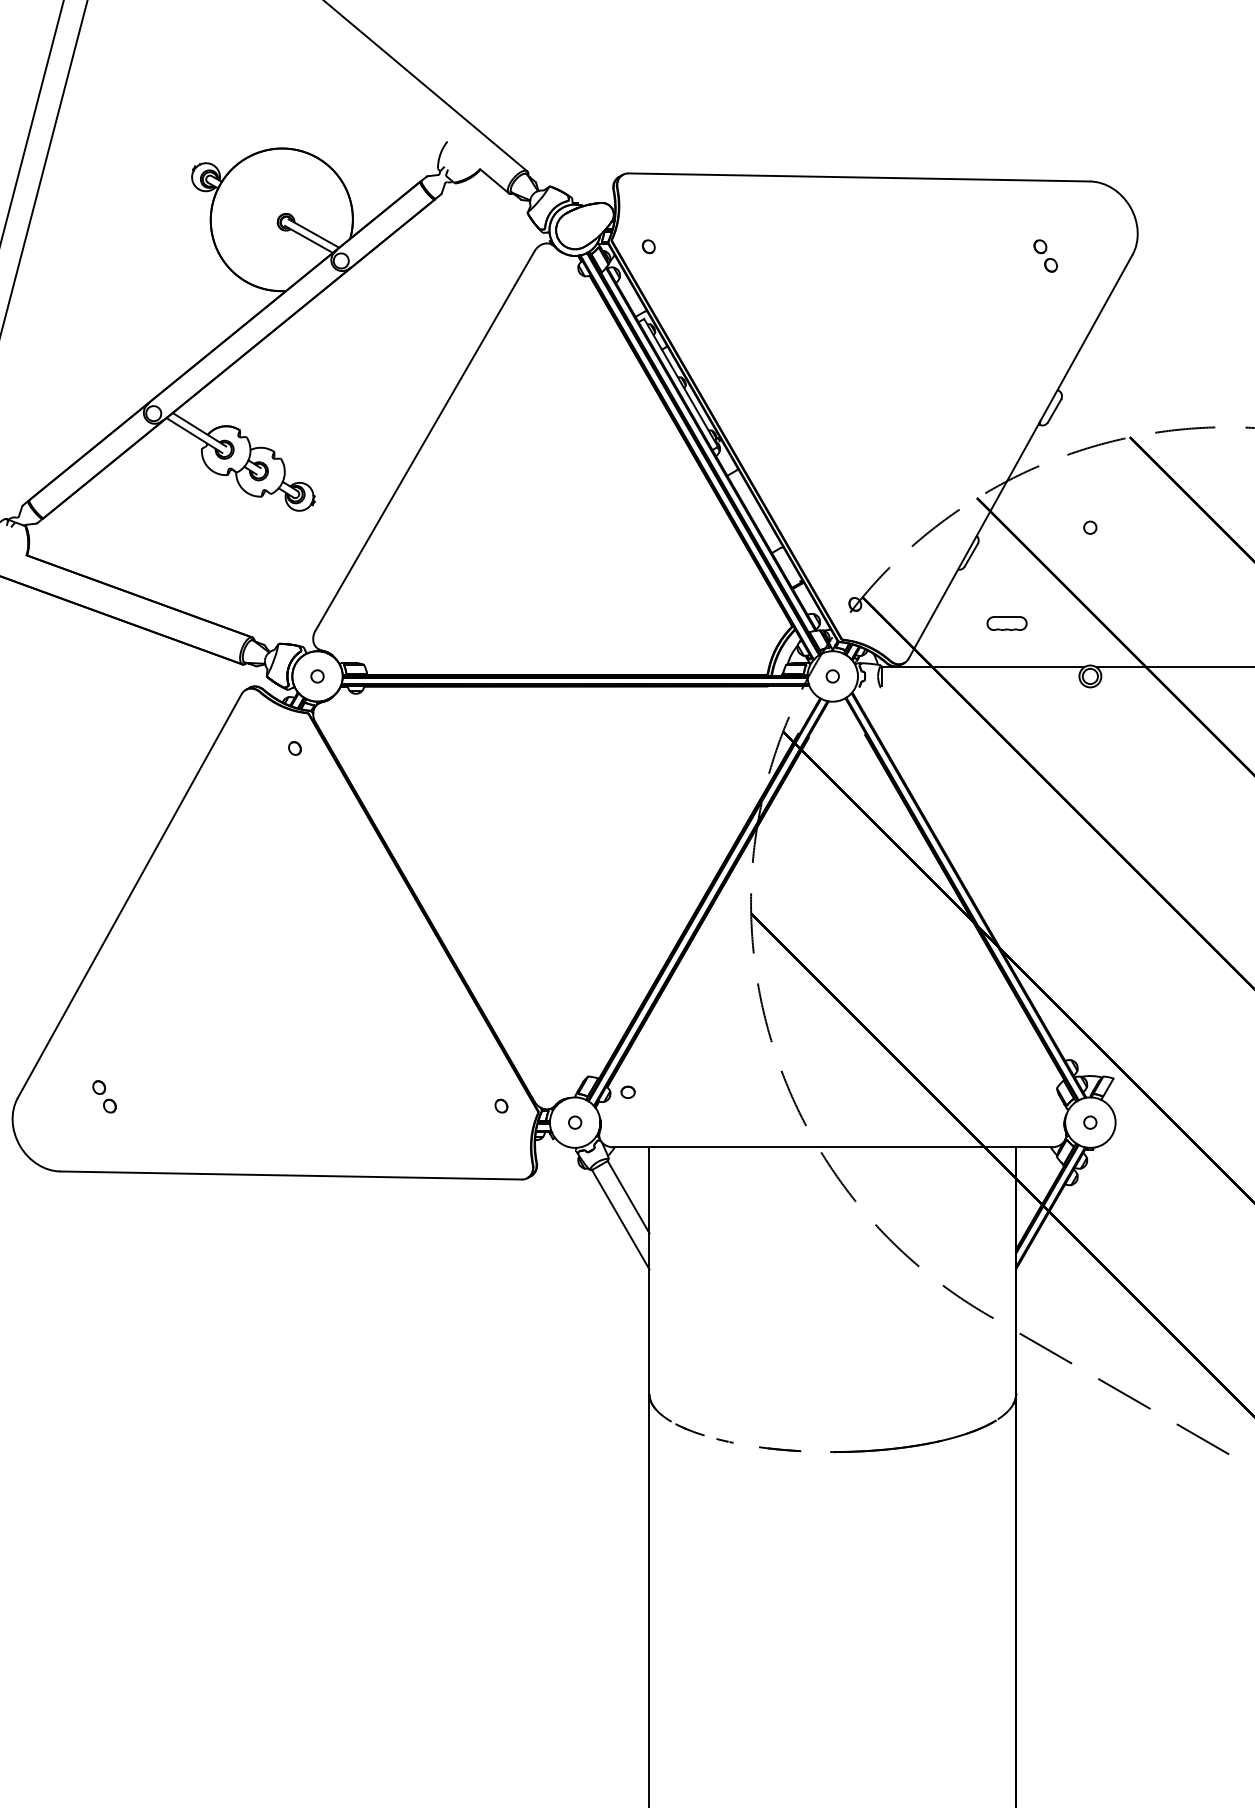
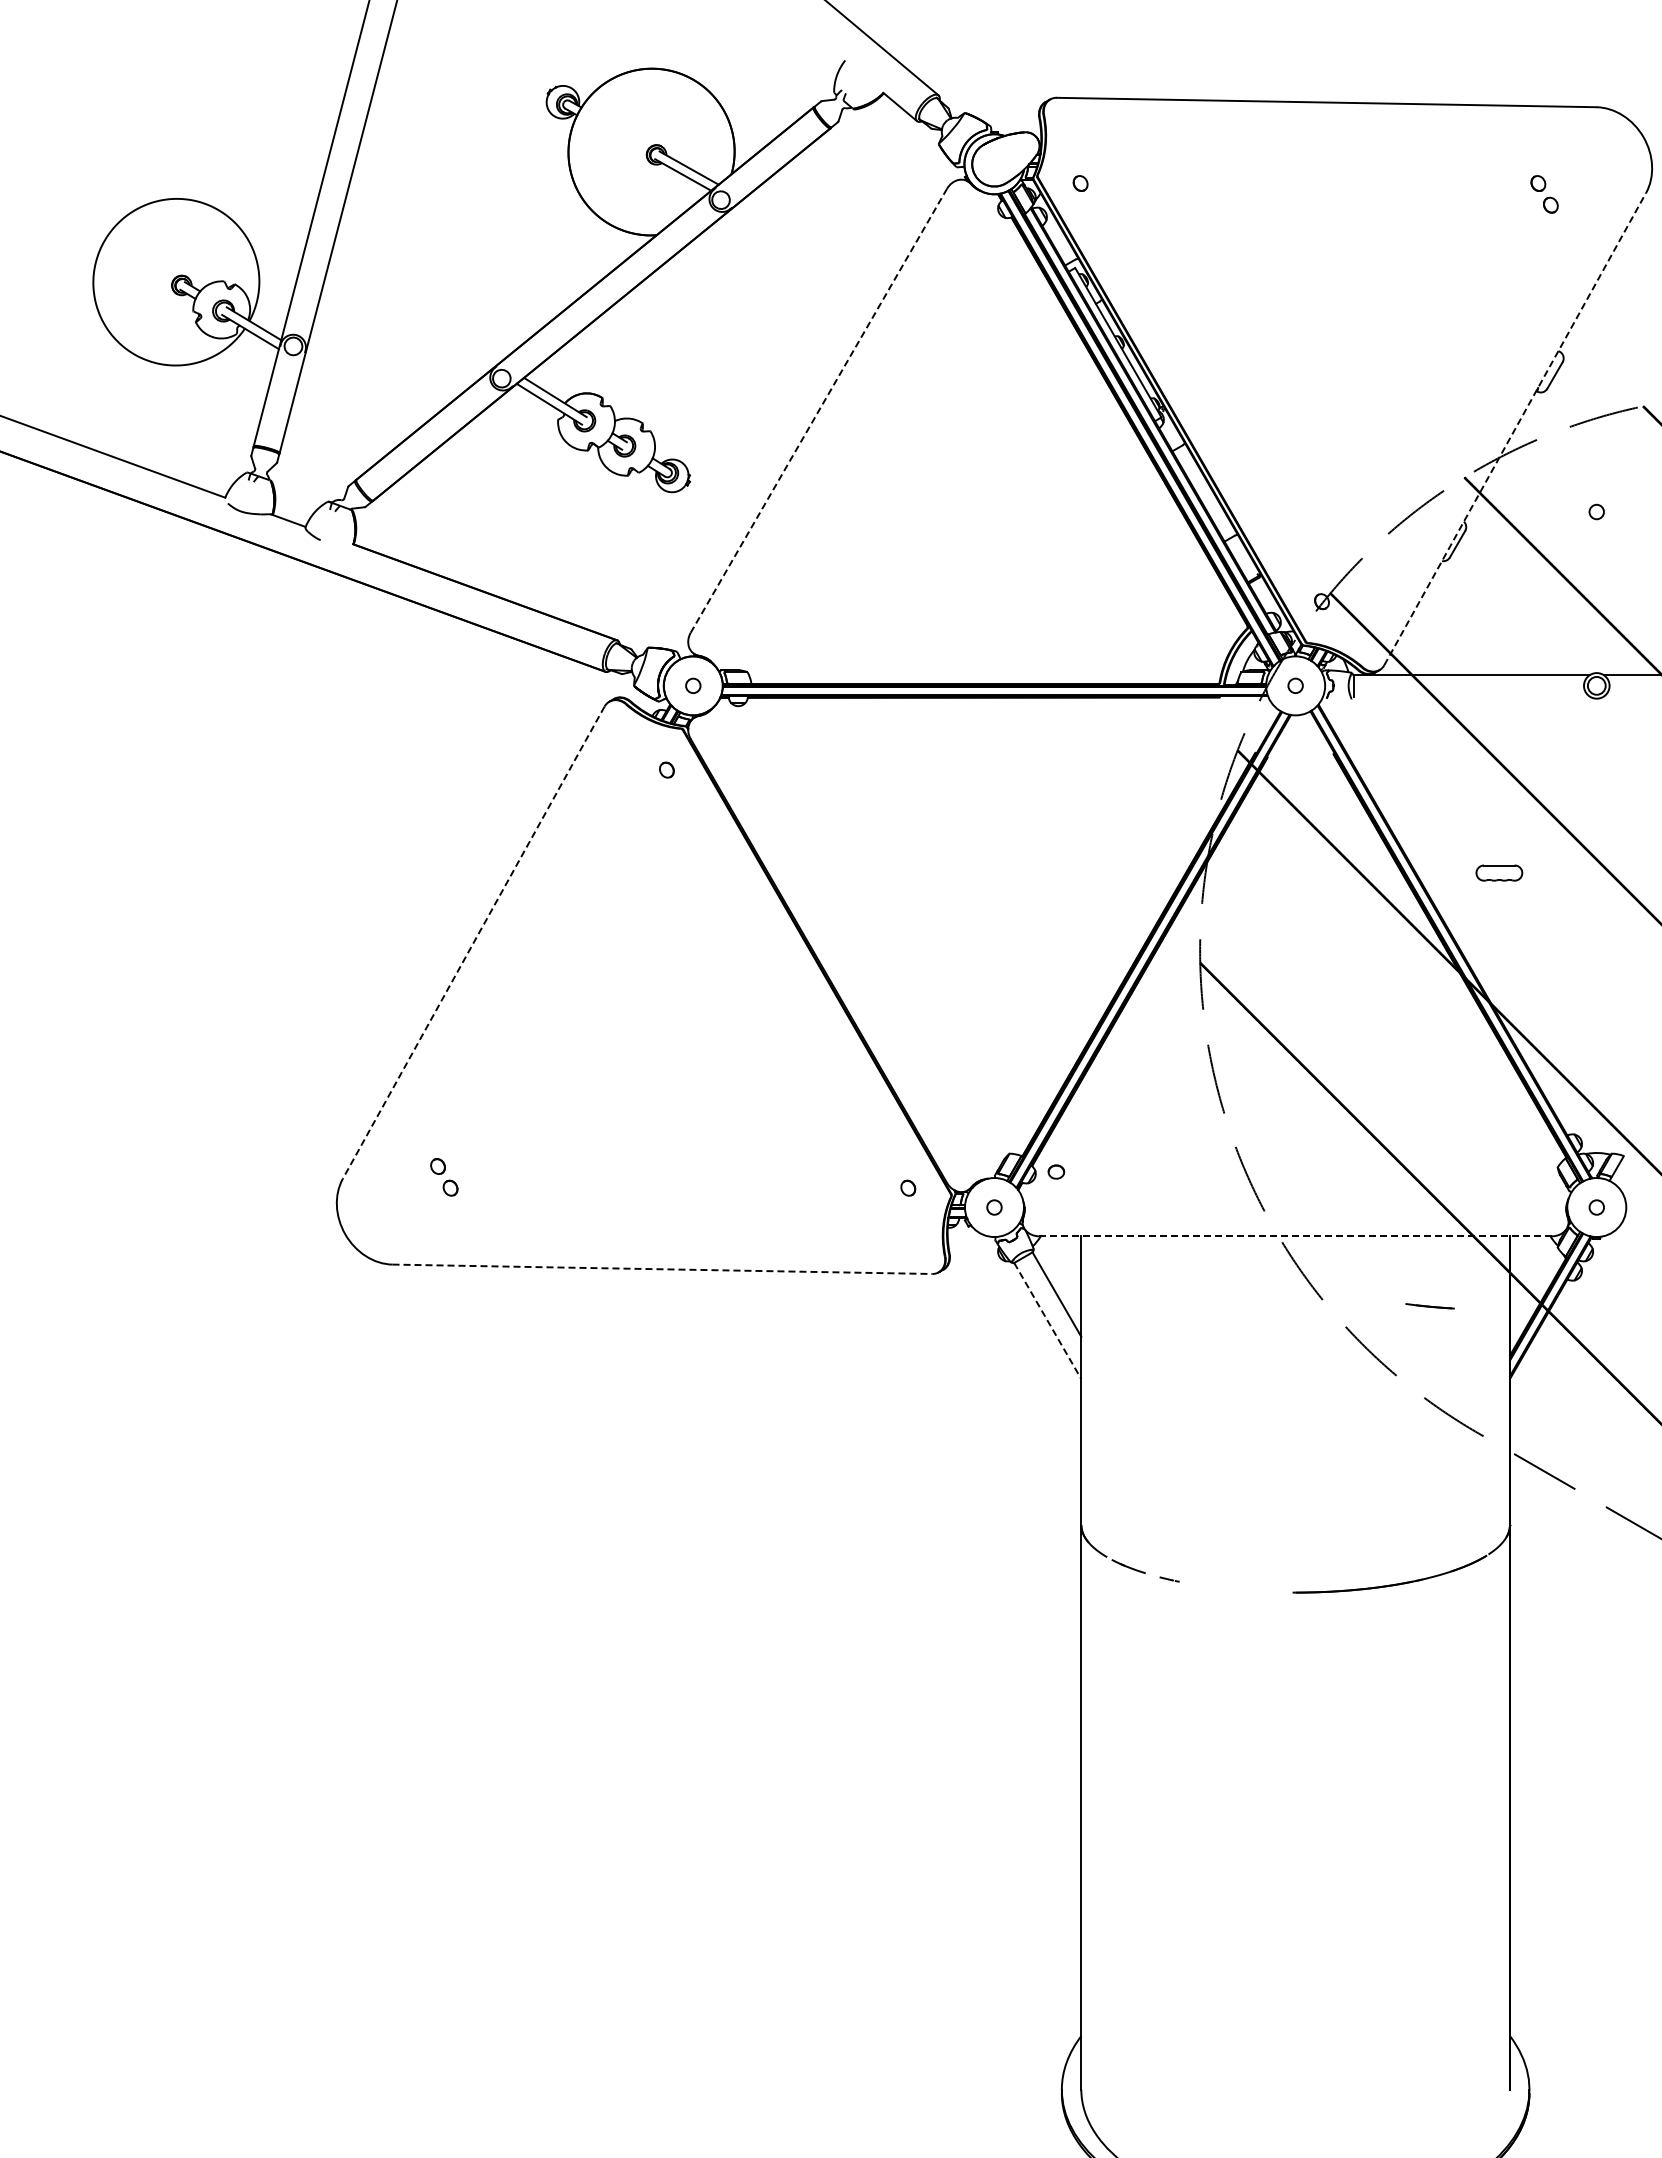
line: (424, 441) -> (818, 411), solid -> dashed
line: (1020, 457) -> (1515, 429), solid -> dashed
part: (1007, 623) -> (1499, 872), moved
line: (129, 895) -> (473, 942), solid -> dashed
line: (833, 1147) -> (1296, 1236), solid -> dashed
line: (291, 1175) -> (662, 1269), solid -> dashed
line: (621, 1220) -> (1048, 1321), solid -> dashed
line: (779, 1449) -> (1429, 1306), moved

